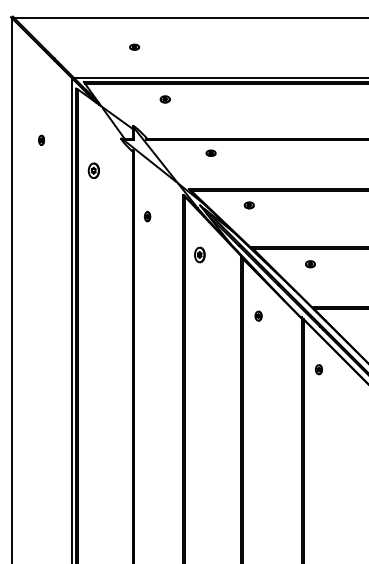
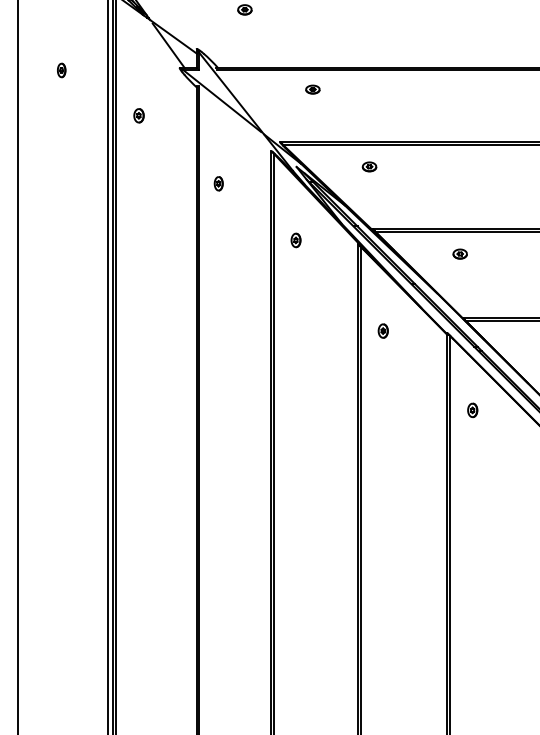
part: (93, 170) -> (138, 115), size x0.62
part: (199, 254) -> (295, 239), size x0.62

